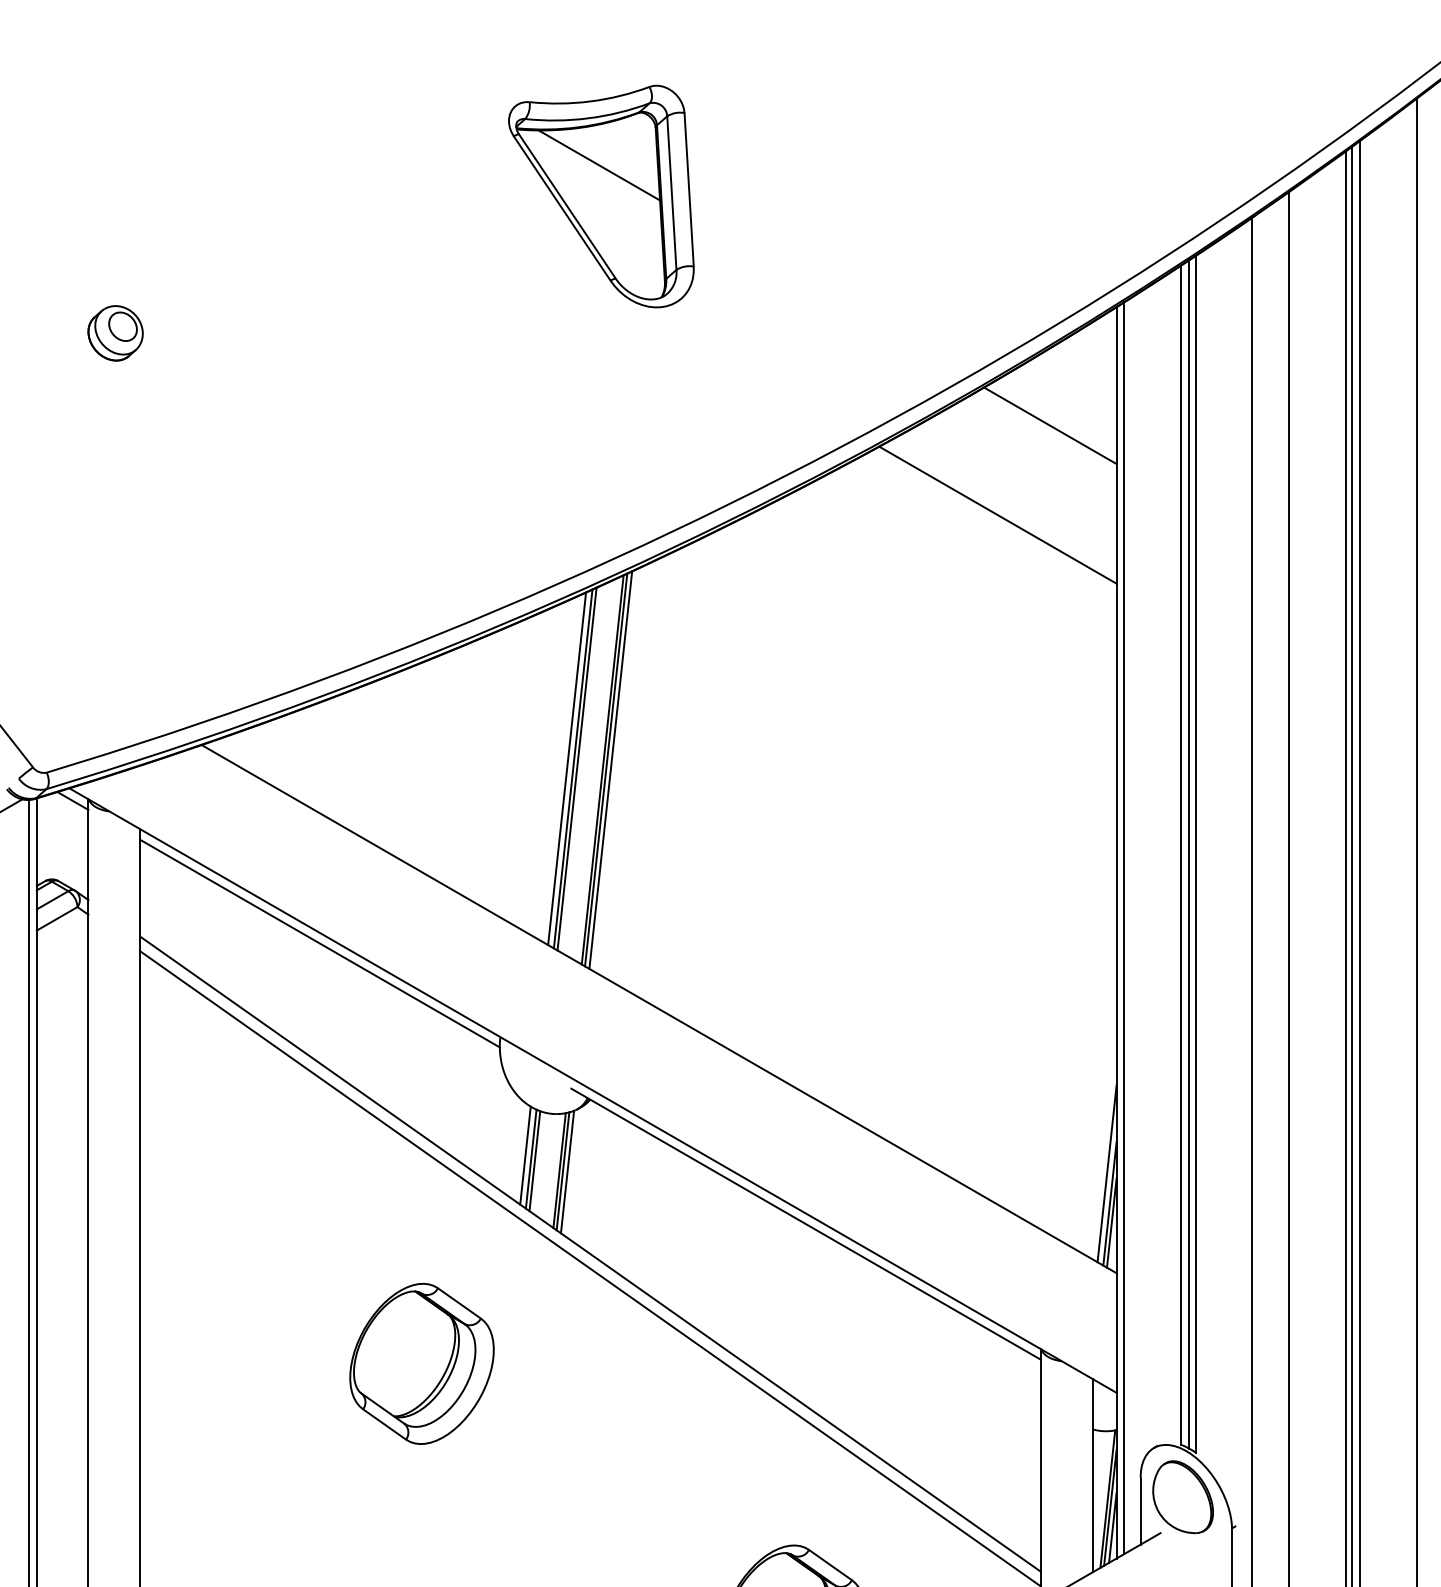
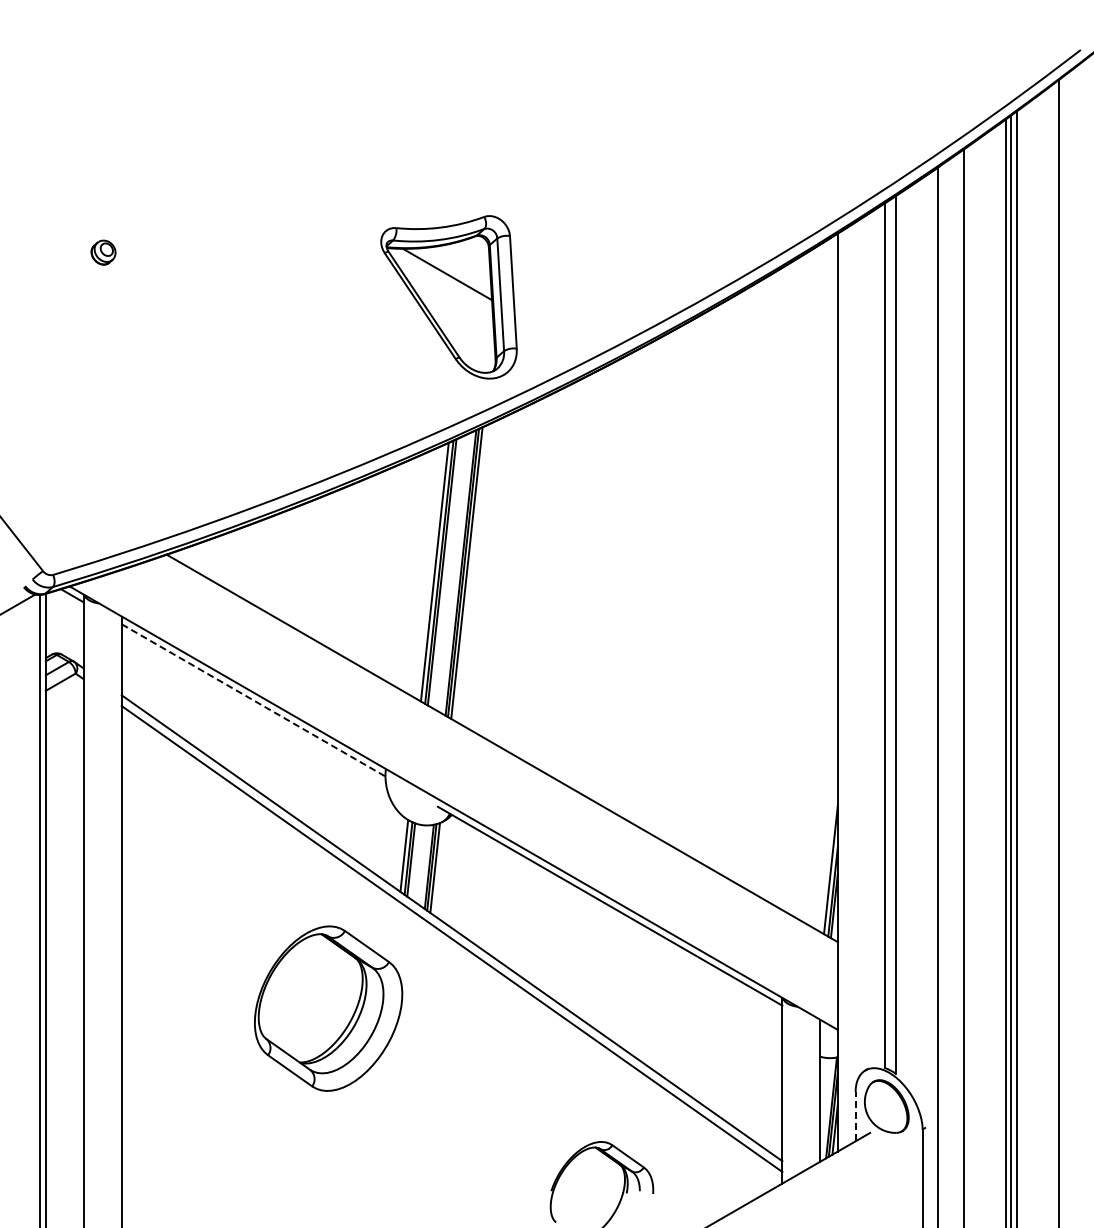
part: (600, 196) -> (448, 297), moved
part: (115, 333) -> (103, 252), size x0.6
line: (1049, 425) -> (788, 320), removed
line: (997, 514) -> (750, 385), removed
line: (1189, 853) -> (891, 634), removed
line: (1124, 927) -> (843, 688), removed
line: (321, 943) -> (254, 700), solid -> dashed
part: (420, 1363) -> (327, 1008), size x1.4
line: (1140, 1510) -> (855, 1116), solid -> dashed

